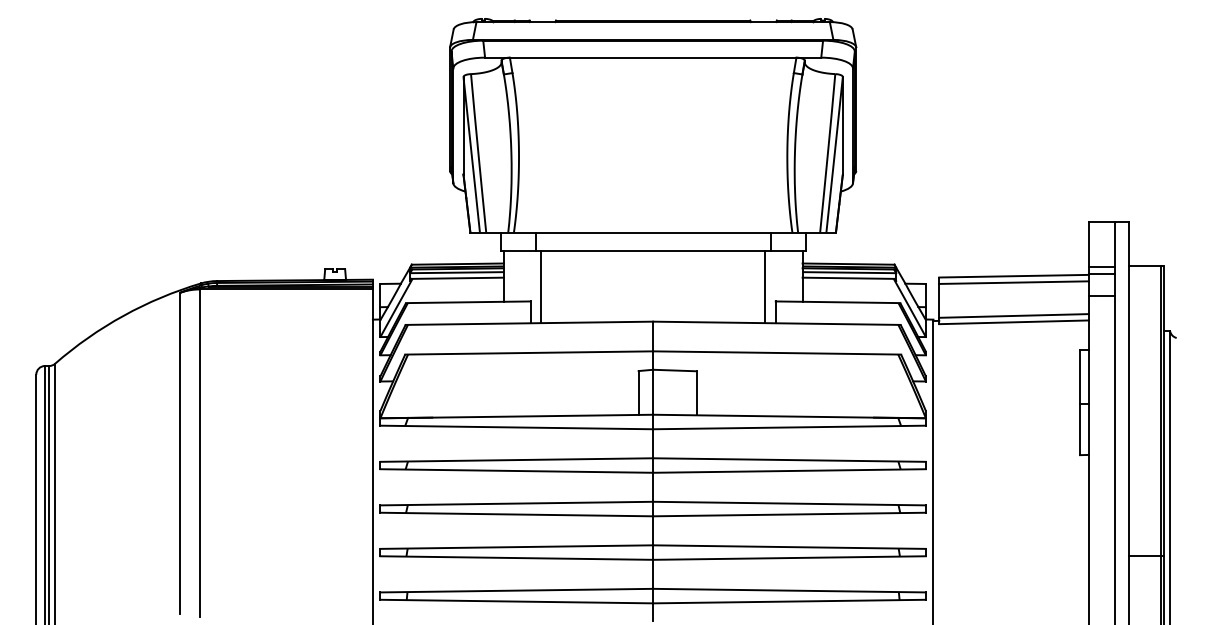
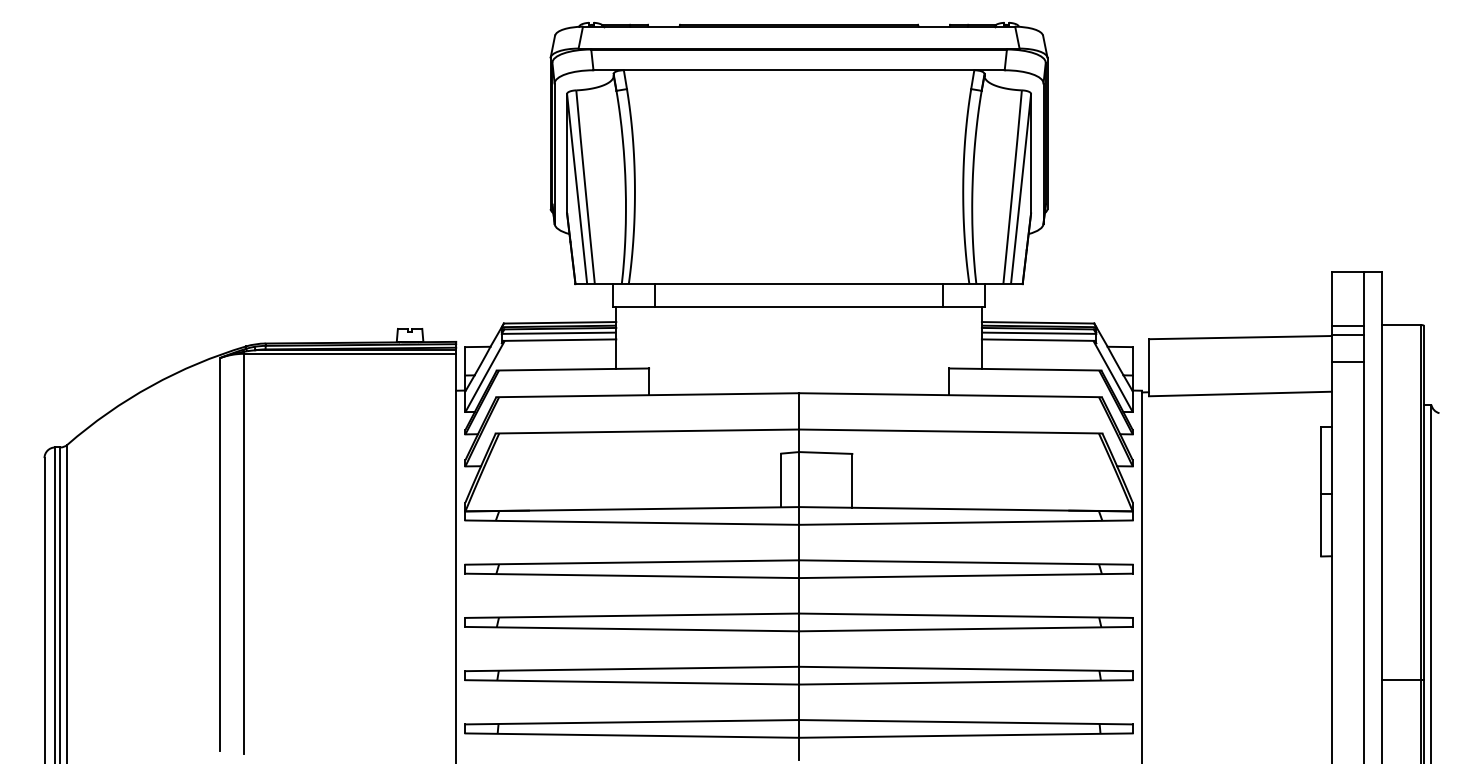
line: (1014, 282) -> (1240, 345), removed
line: (541, 287) -> (662, 351), removed
line: (764, 287) -> (935, 351), removed
line: (1014, 315) -> (1240, 385), removed

